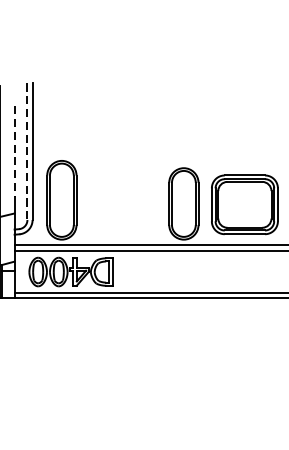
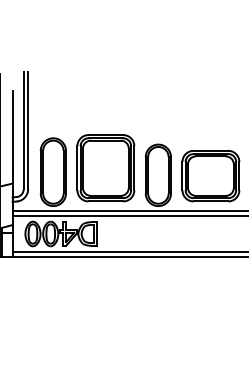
line: (14, 151) -> (12, 130), dashed -> solid
line: (27, 151) -> (23, 130), dashed -> solid
part: (122, 195) -> (105, 168), added

